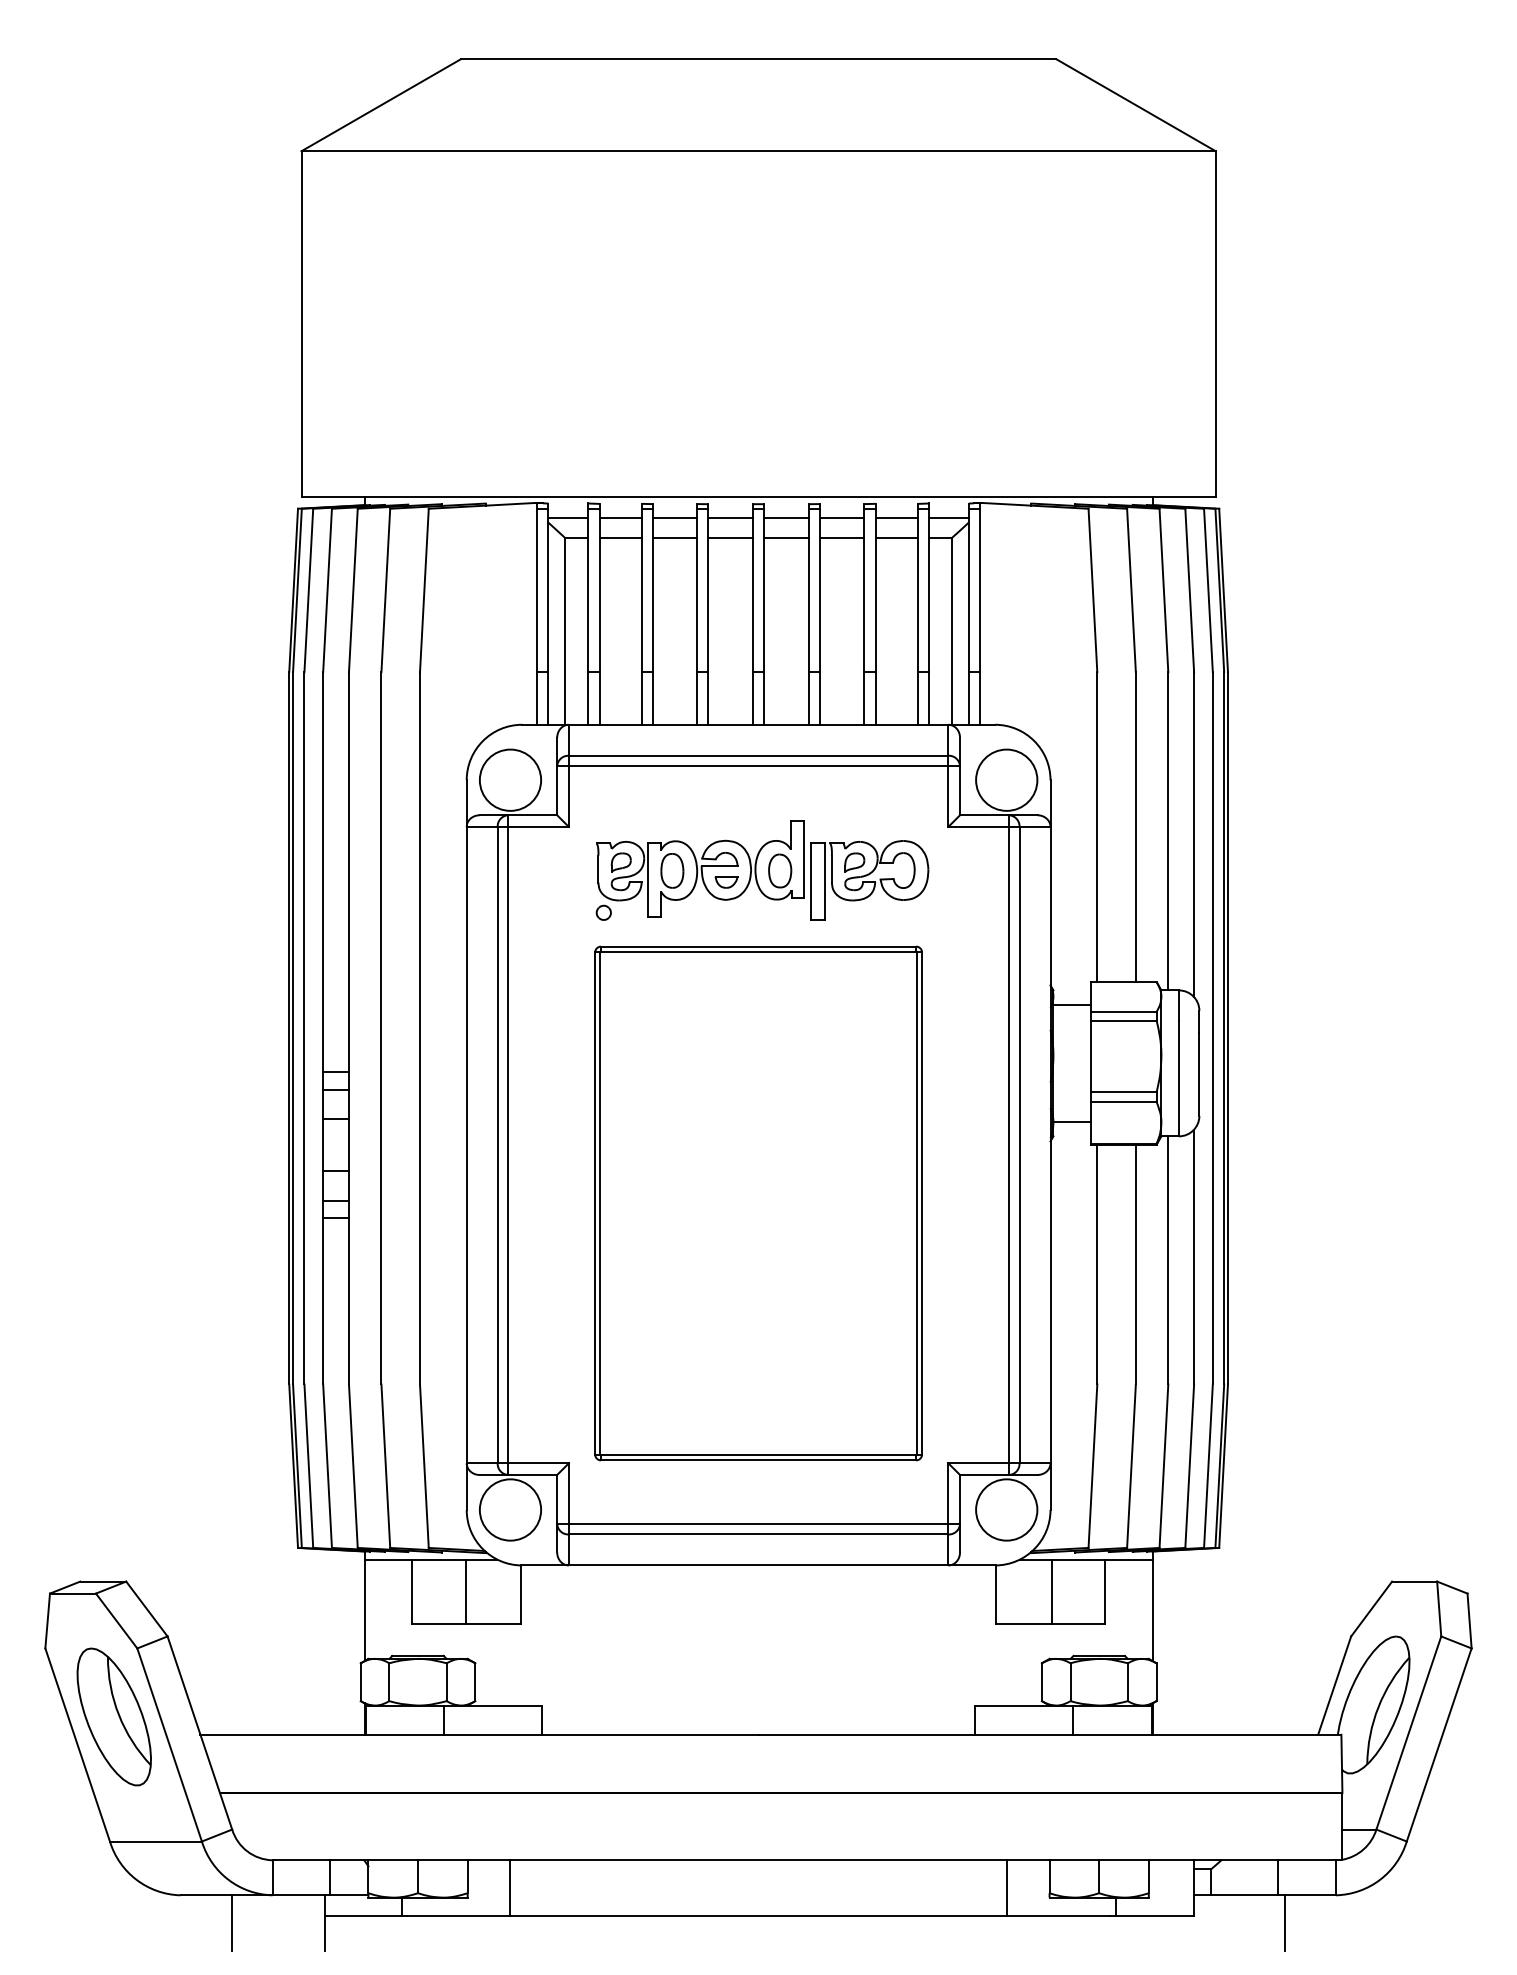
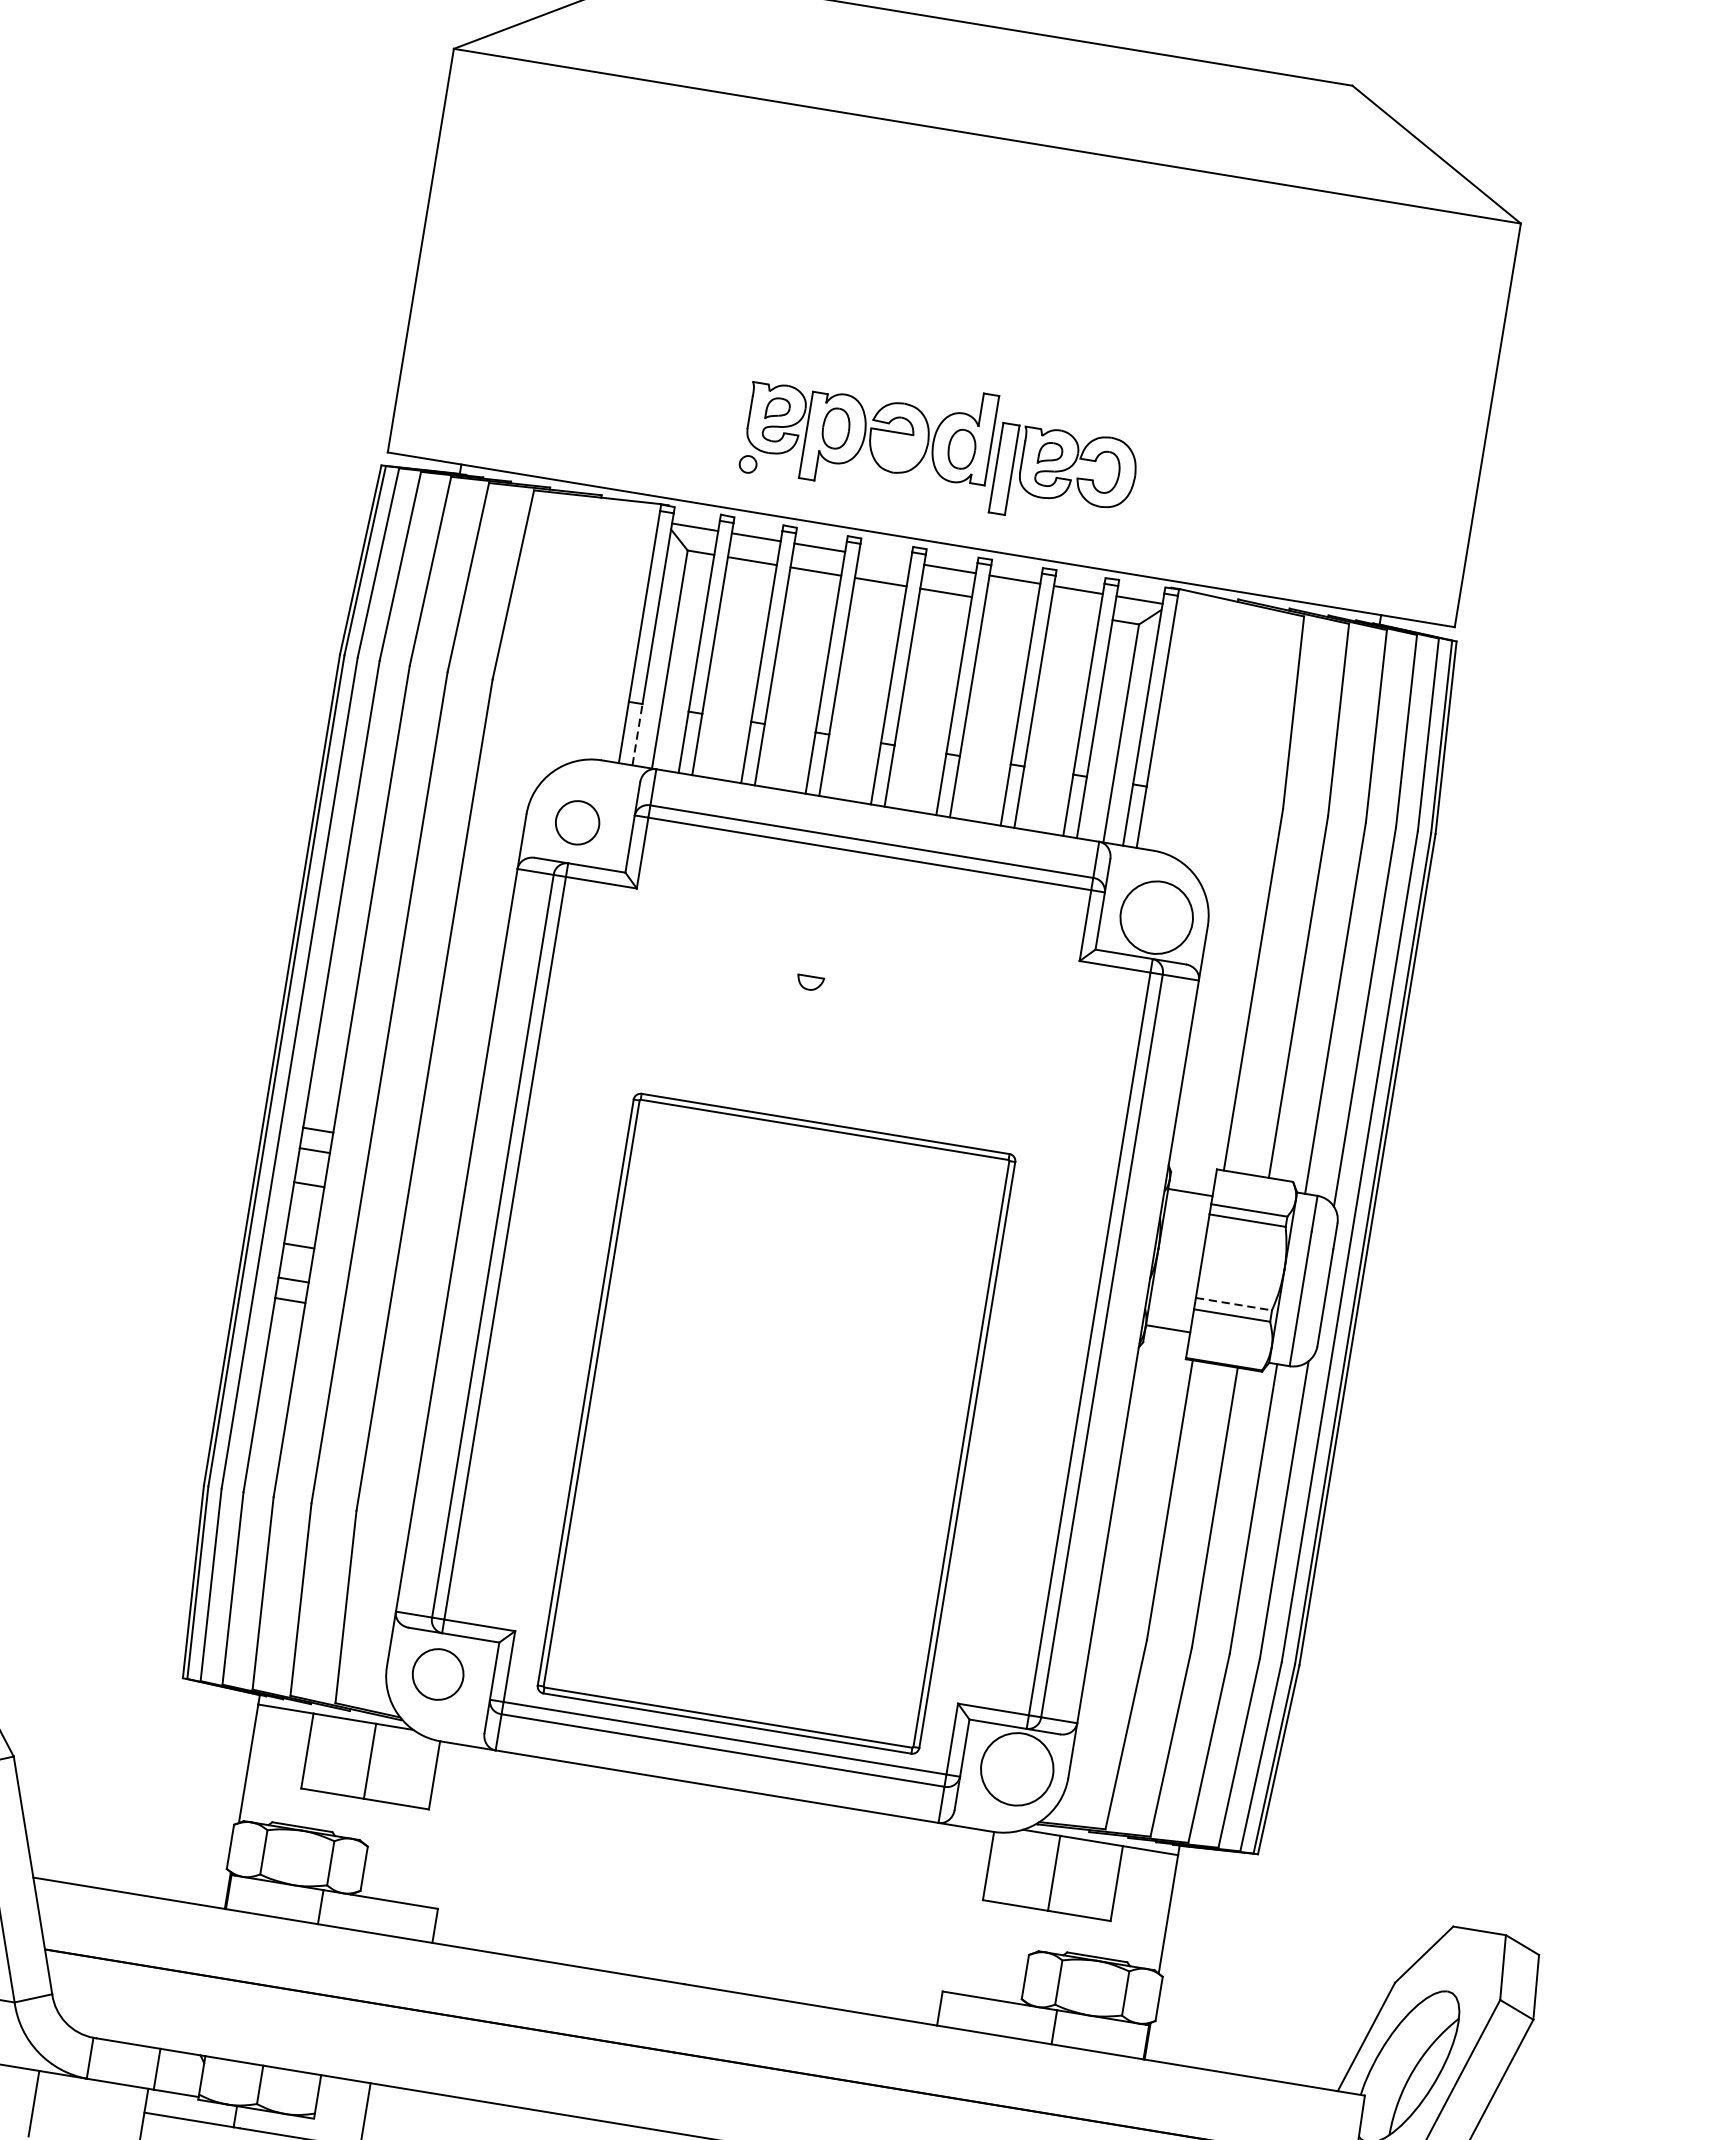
line: (730, 517) -> (884, 558), removed
line: (841, 537) -> (1010, 602), removed
line: (896, 537) -> (1074, 613), removed
line: (548, 698) -> (637, 734), solid -> dashed
circle: (510, 779) -> (577, 821), size x0.6
part: (762, 870) -> (941, 445), moved
line: (1124, 1092) -> (1234, 1304), solid -> dashed
part: (758, 1203) -> (776, 1423), moved
circle: (510, 1509) -> (438, 1673), size x0.7

